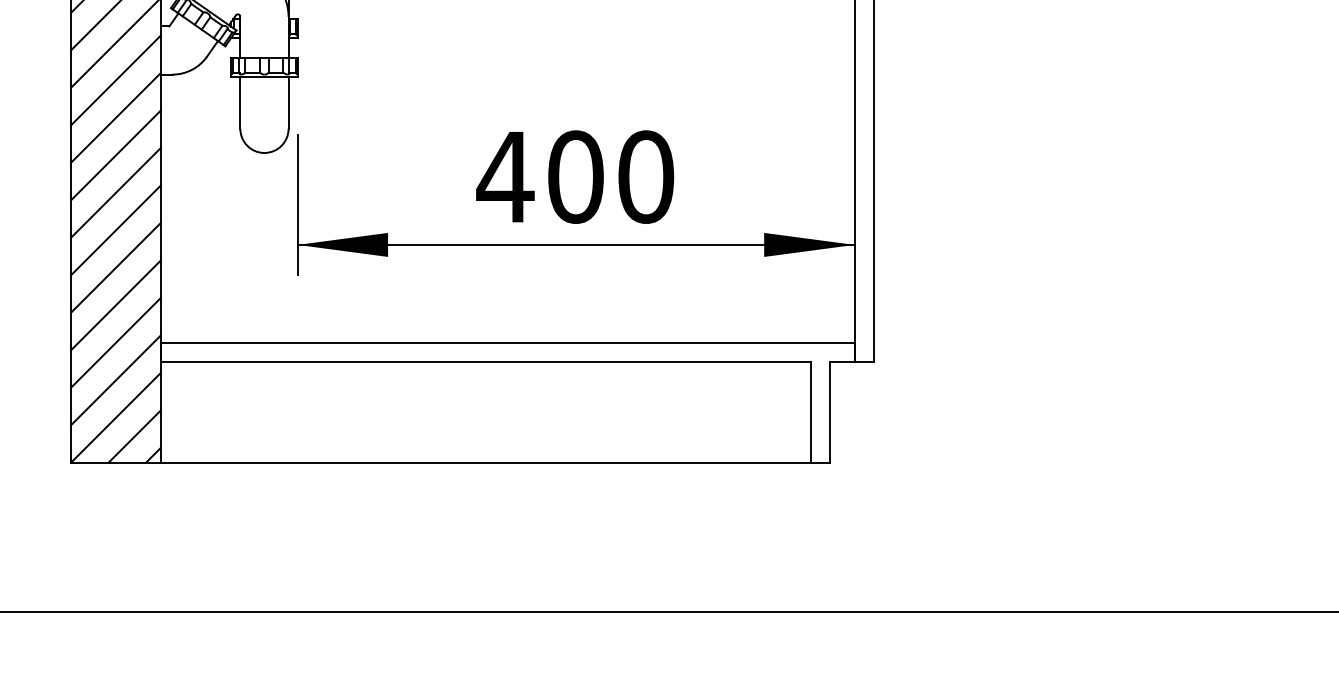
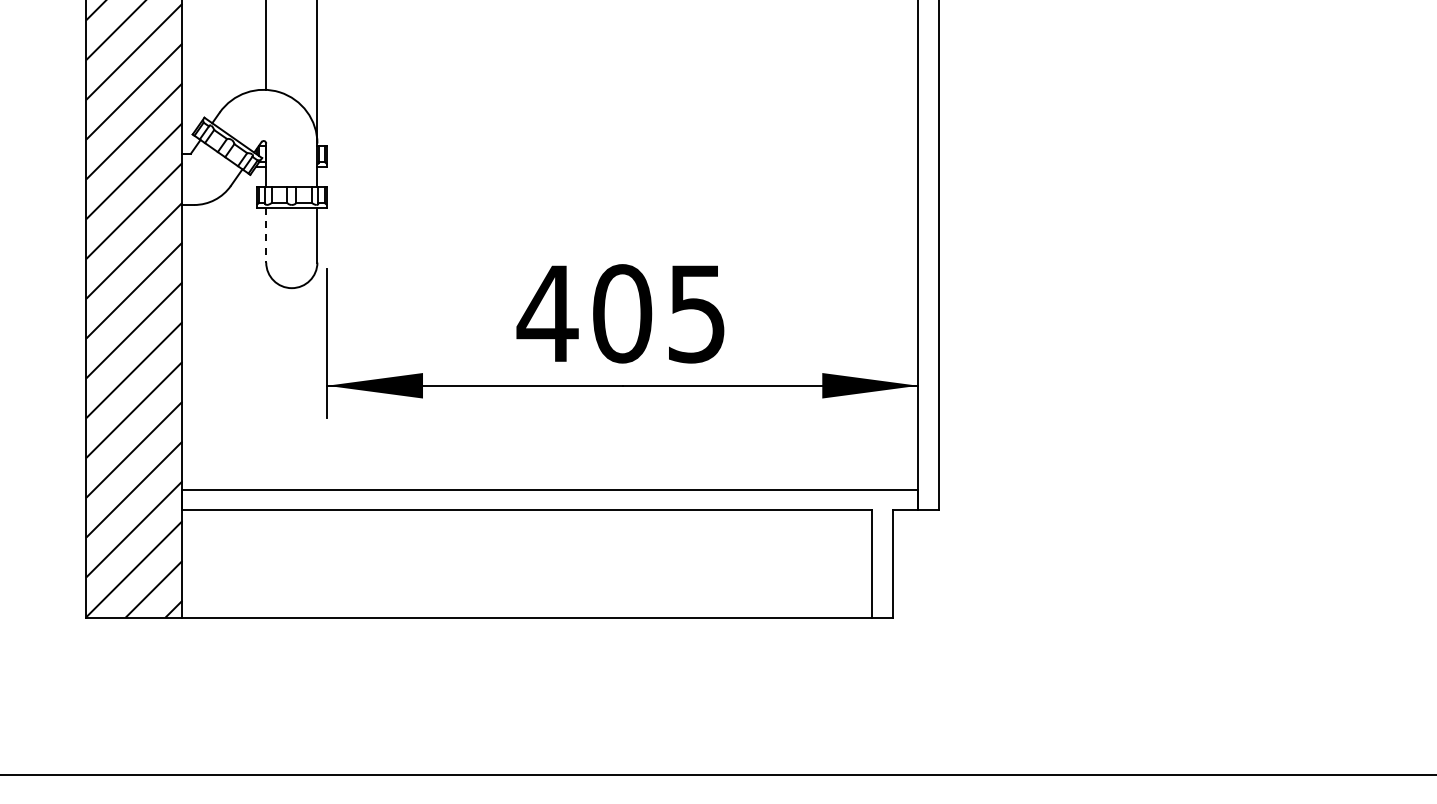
line: (240, 103) -> (266, 235), solid -> dashed
text: (645, 176) -> (696, 313), 400 -> 405

